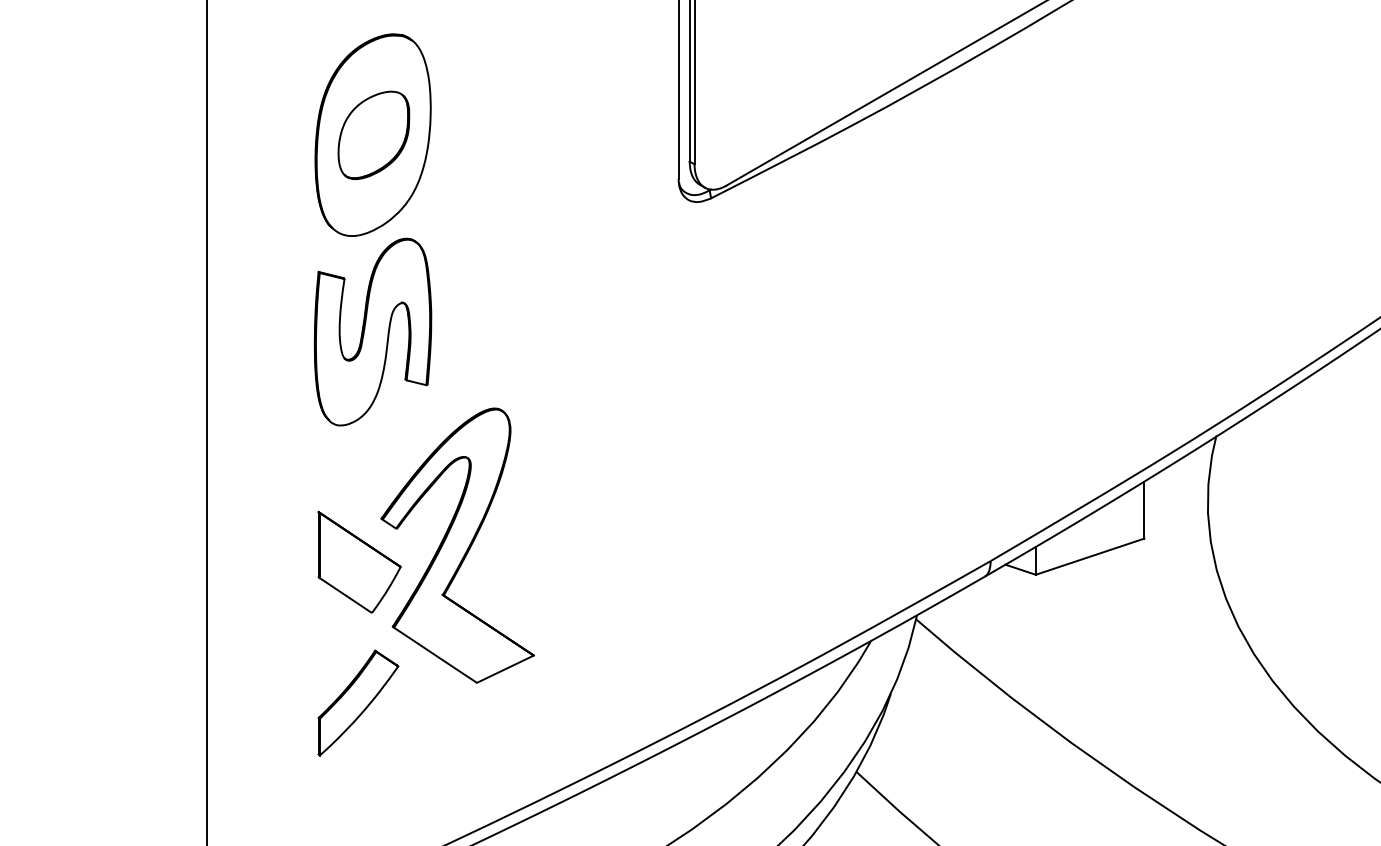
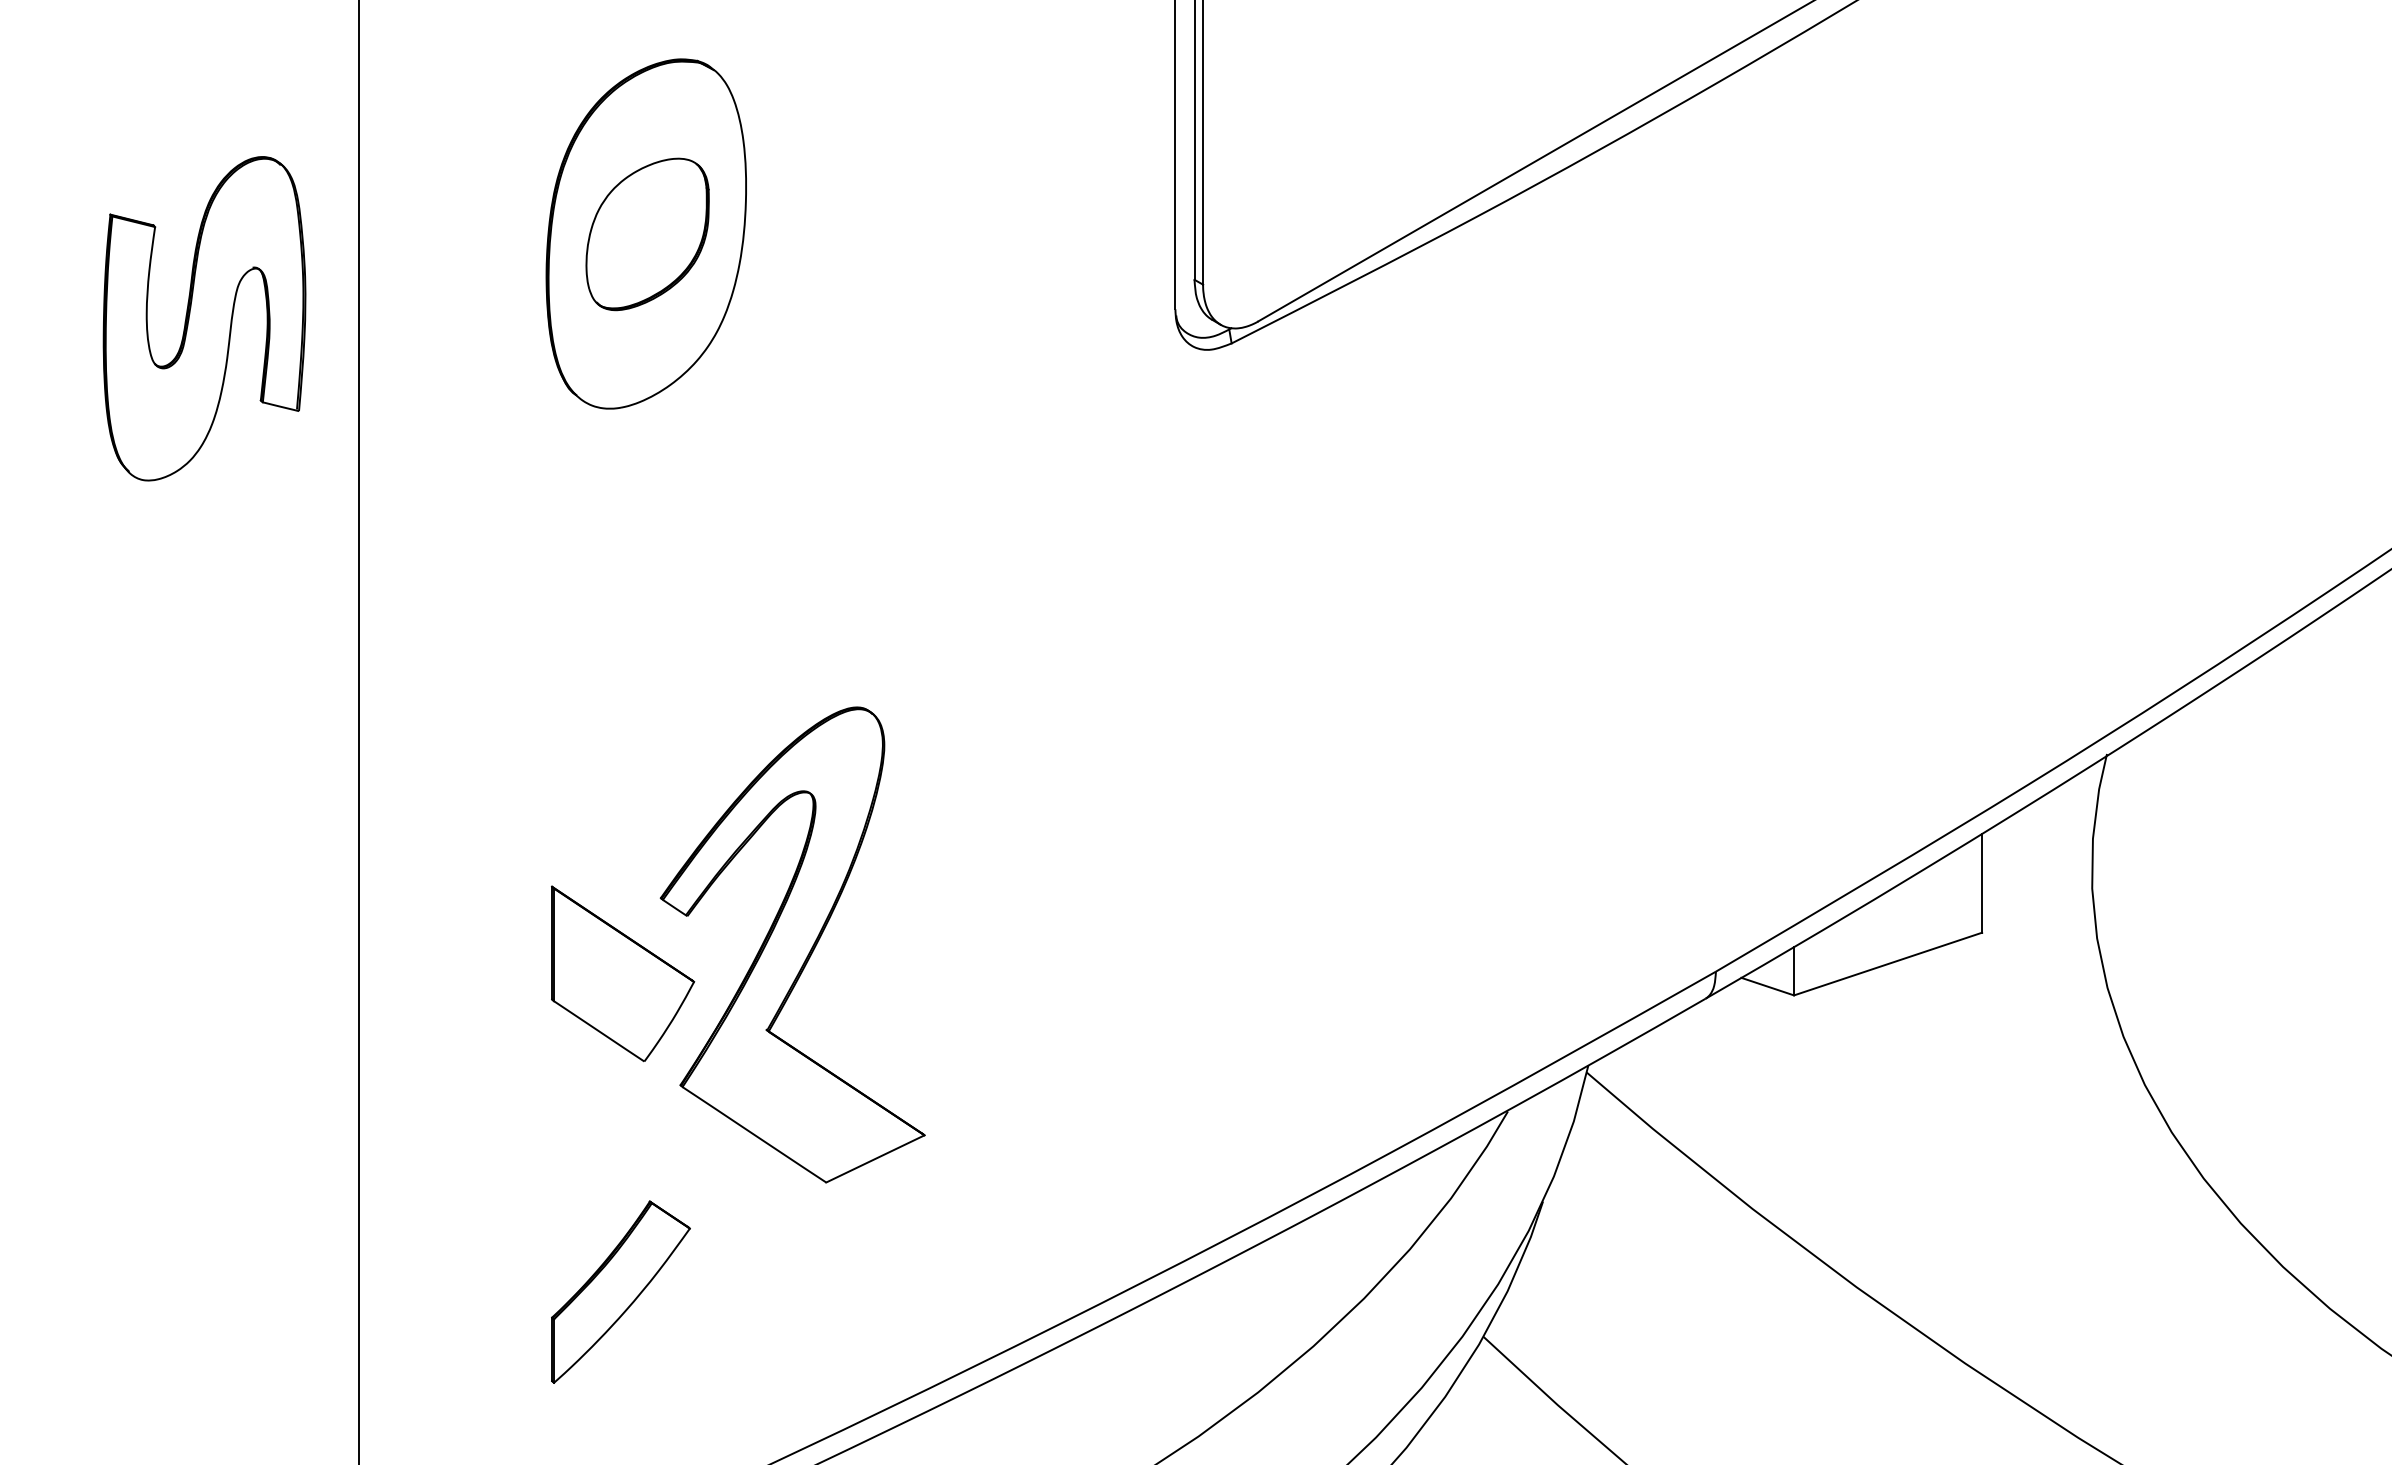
part: (372, 331) -> (203, 317), moved
part: (358, 702) -> (621, 1291), moved

